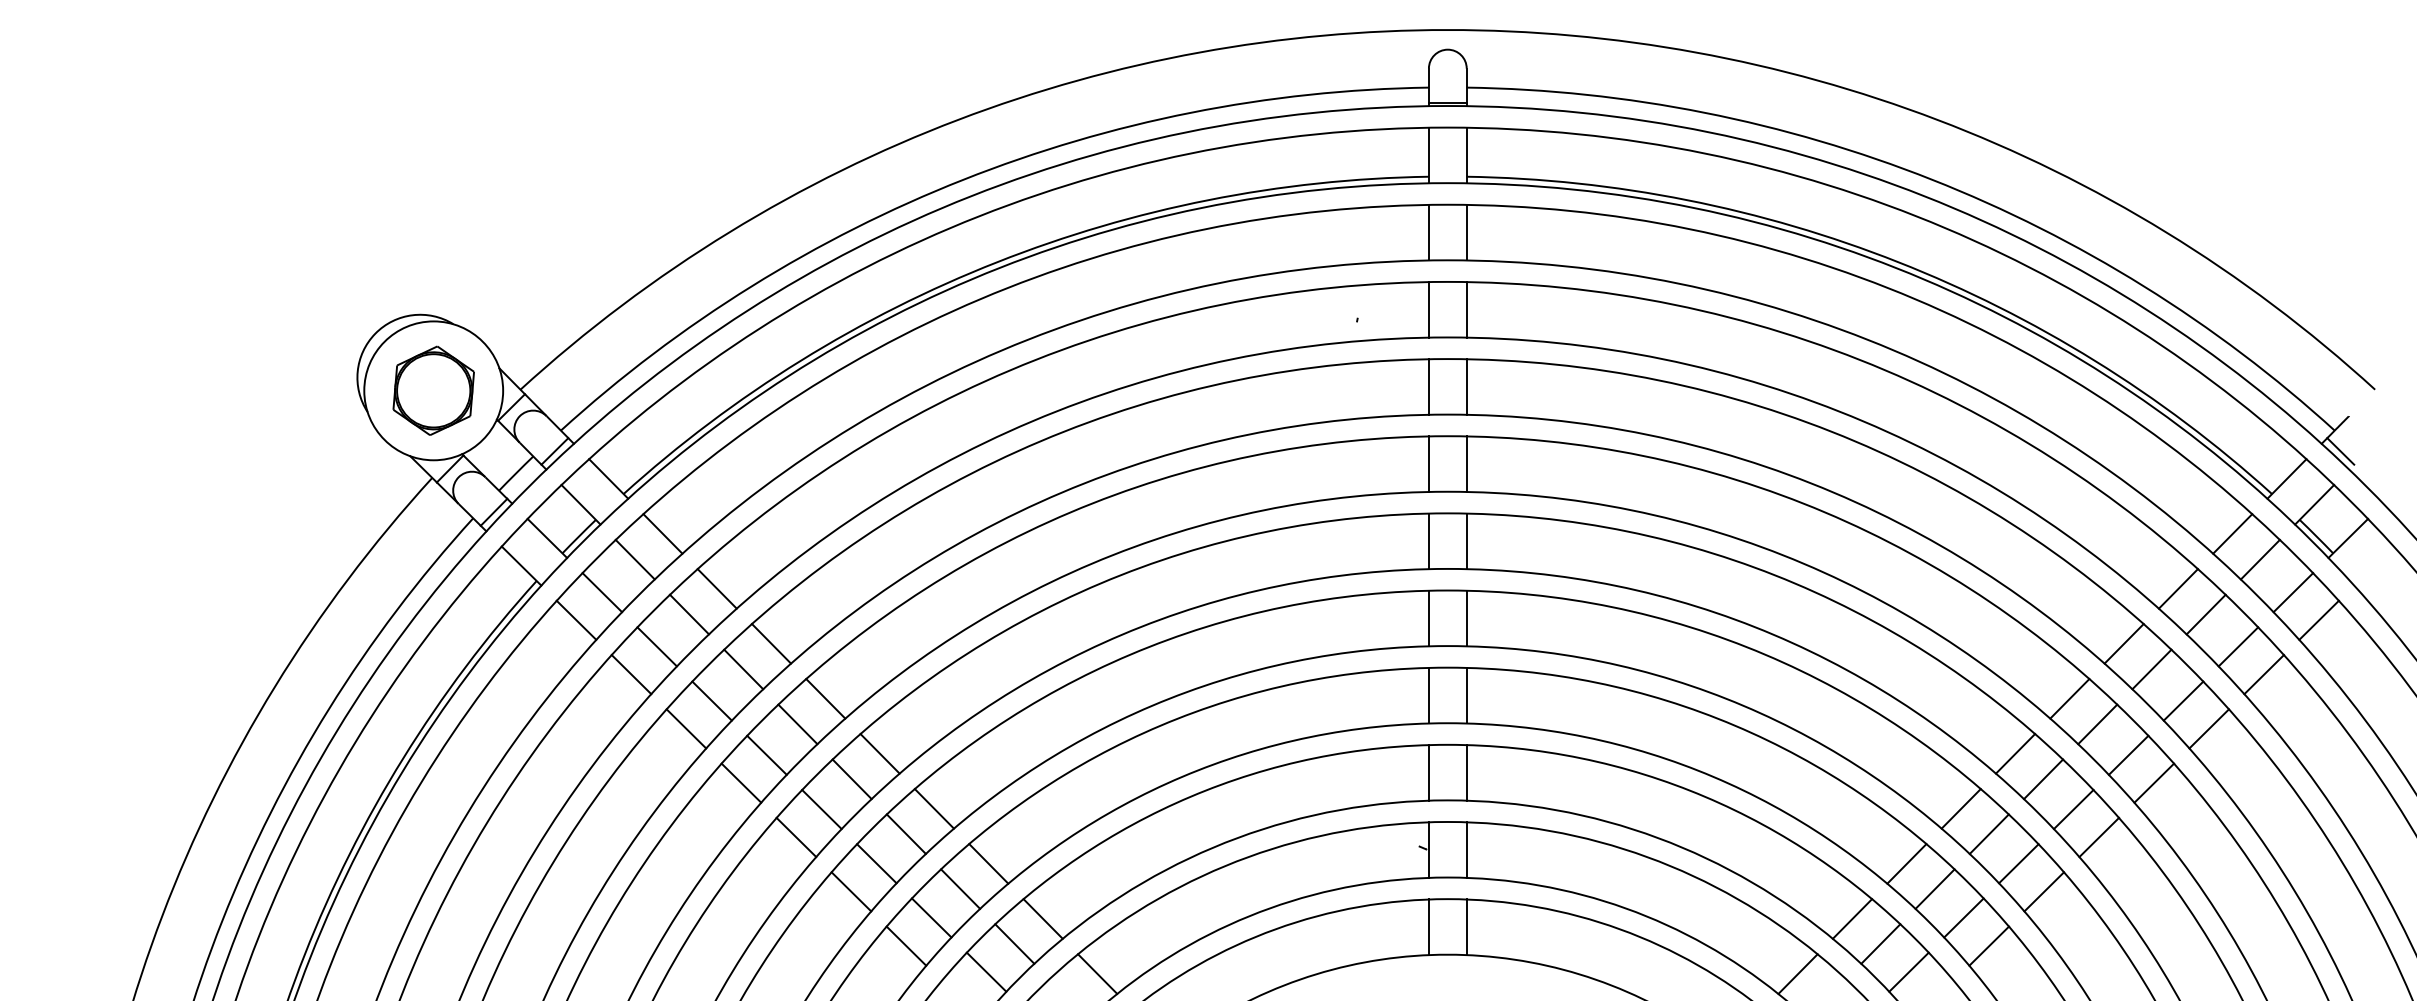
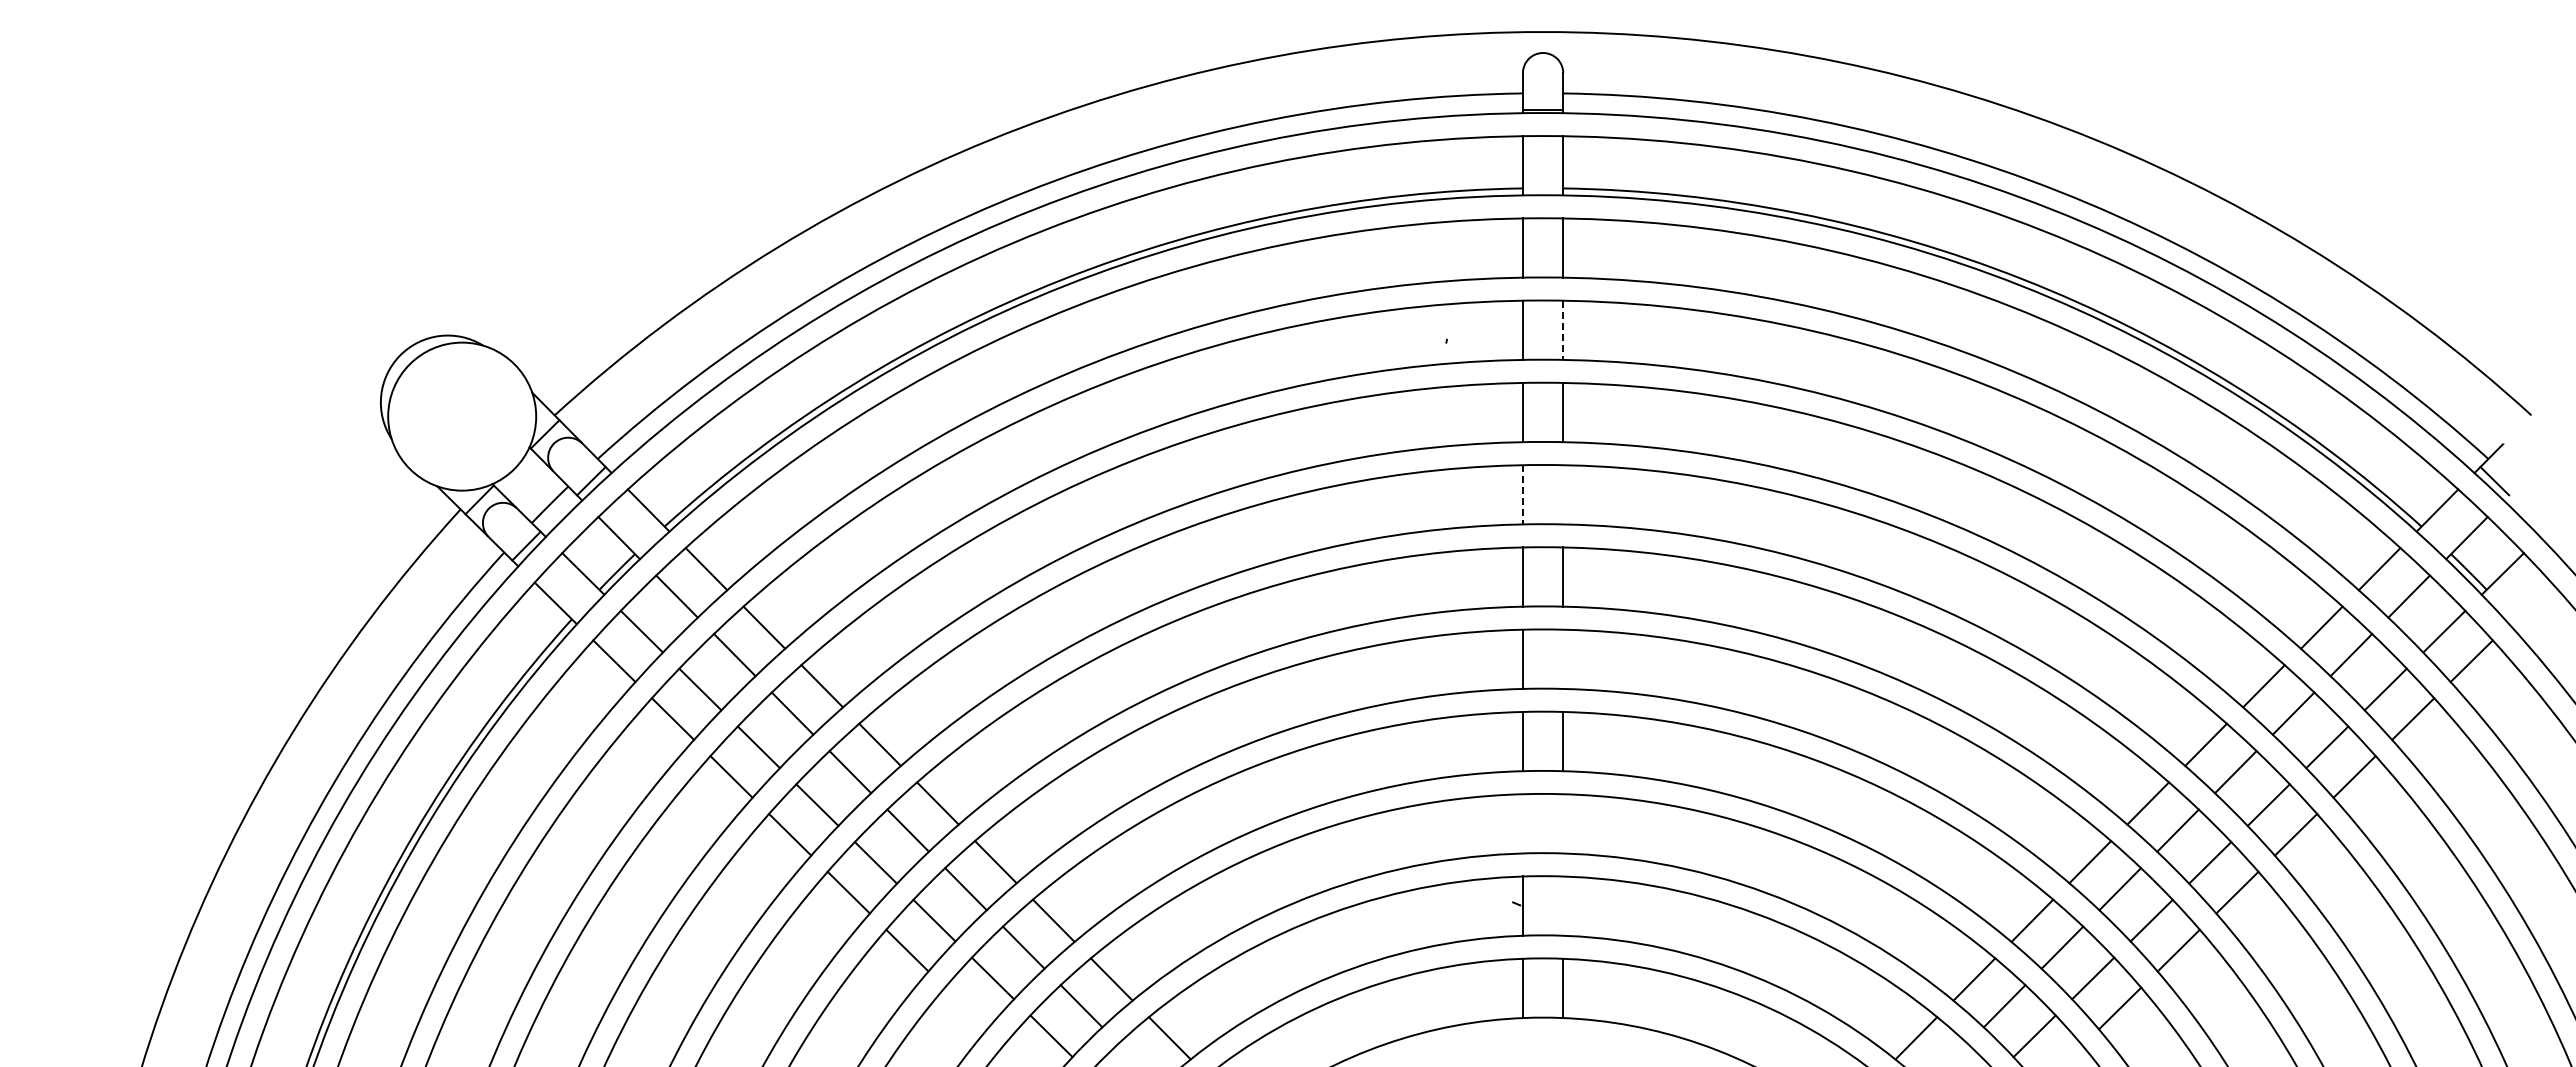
line: (1466, 310) -> (1563, 330), solid -> dashed
part: (433, 390) -> (461, 416), removed
line: (1428, 463) -> (1522, 494), solid -> dashed
line: (1466, 463) -> (1563, 494), removed
line: (1466, 617) -> (1563, 658), removed
line: (1428, 772) -> (1522, 823), removed
line: (1466, 772) -> (1563, 823), removed
line: (1466, 849) -> (1563, 905), removed
line: (905, 946) -> (965, 1008), removed

